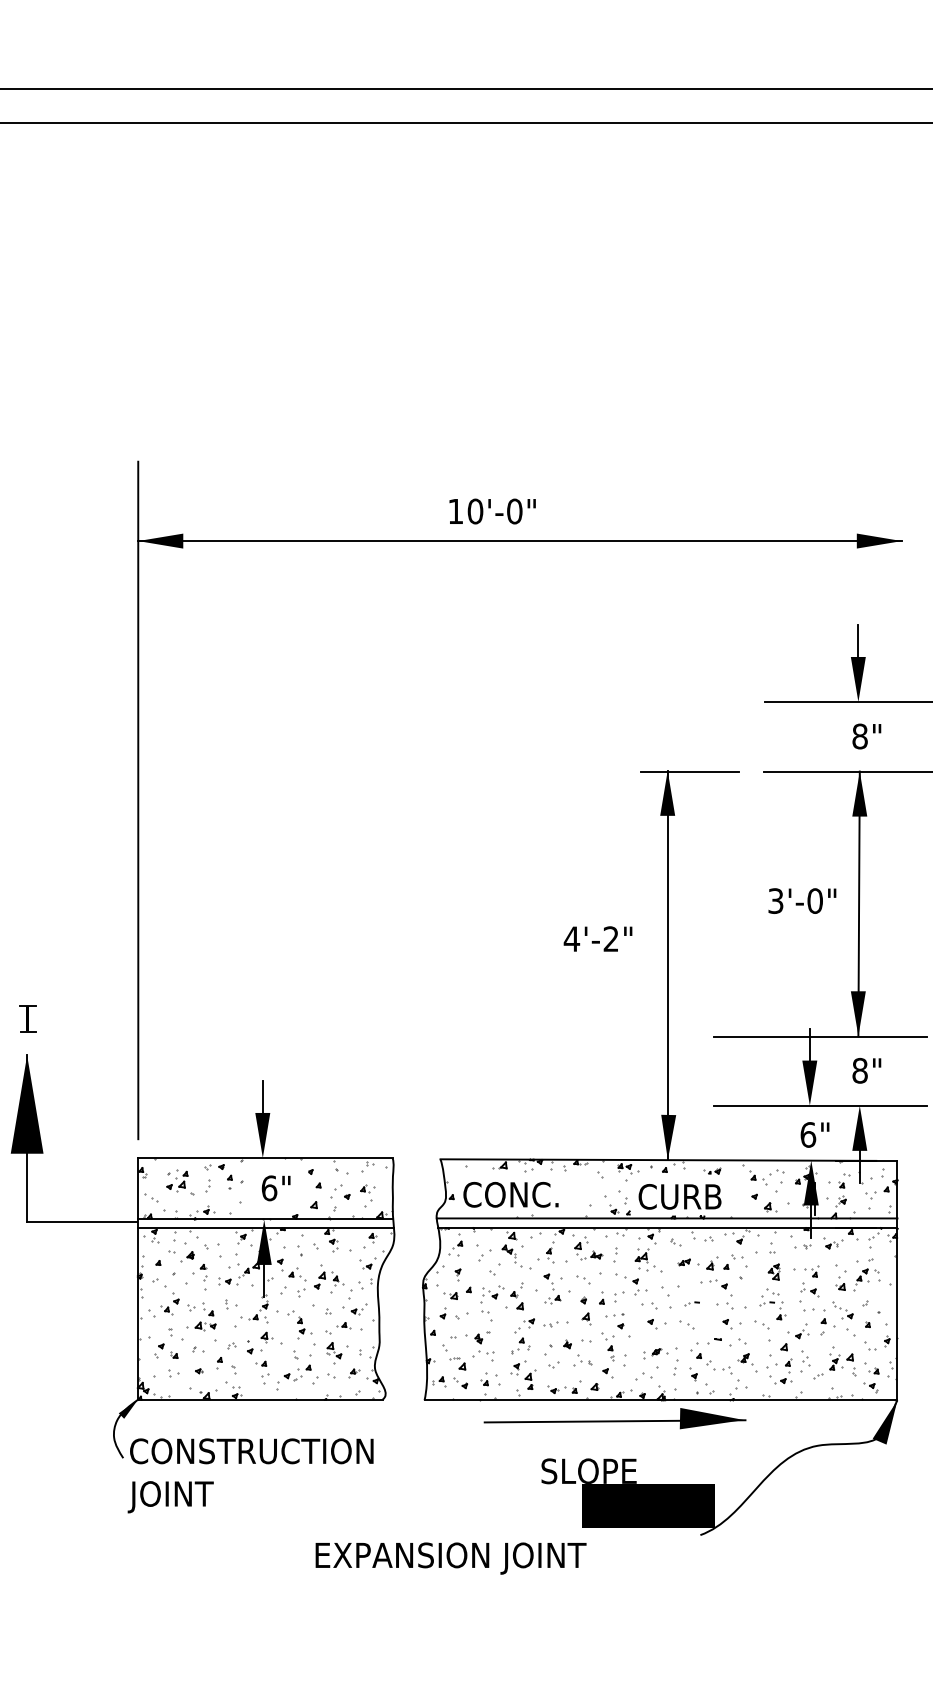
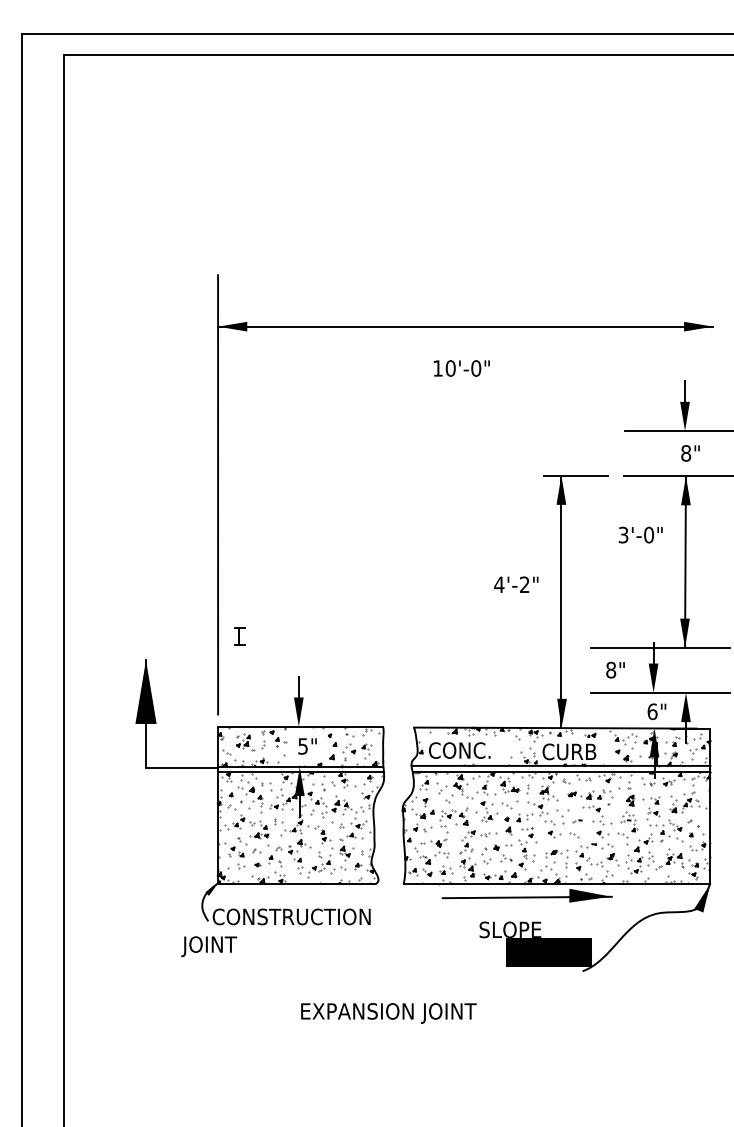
text: (492, 511) -> (461, 368), moved
text: (802, 900) -> (640, 534), moved
part: (27, 1018) -> (239, 636), moved
text: (866, 1069) -> (615, 669), moved
text: (269, 1188) -> (303, 746), 6" -> 5"
text: (169, 1496) -> (208, 946), moved
text: (450, 1558) -> (388, 1013), moved

